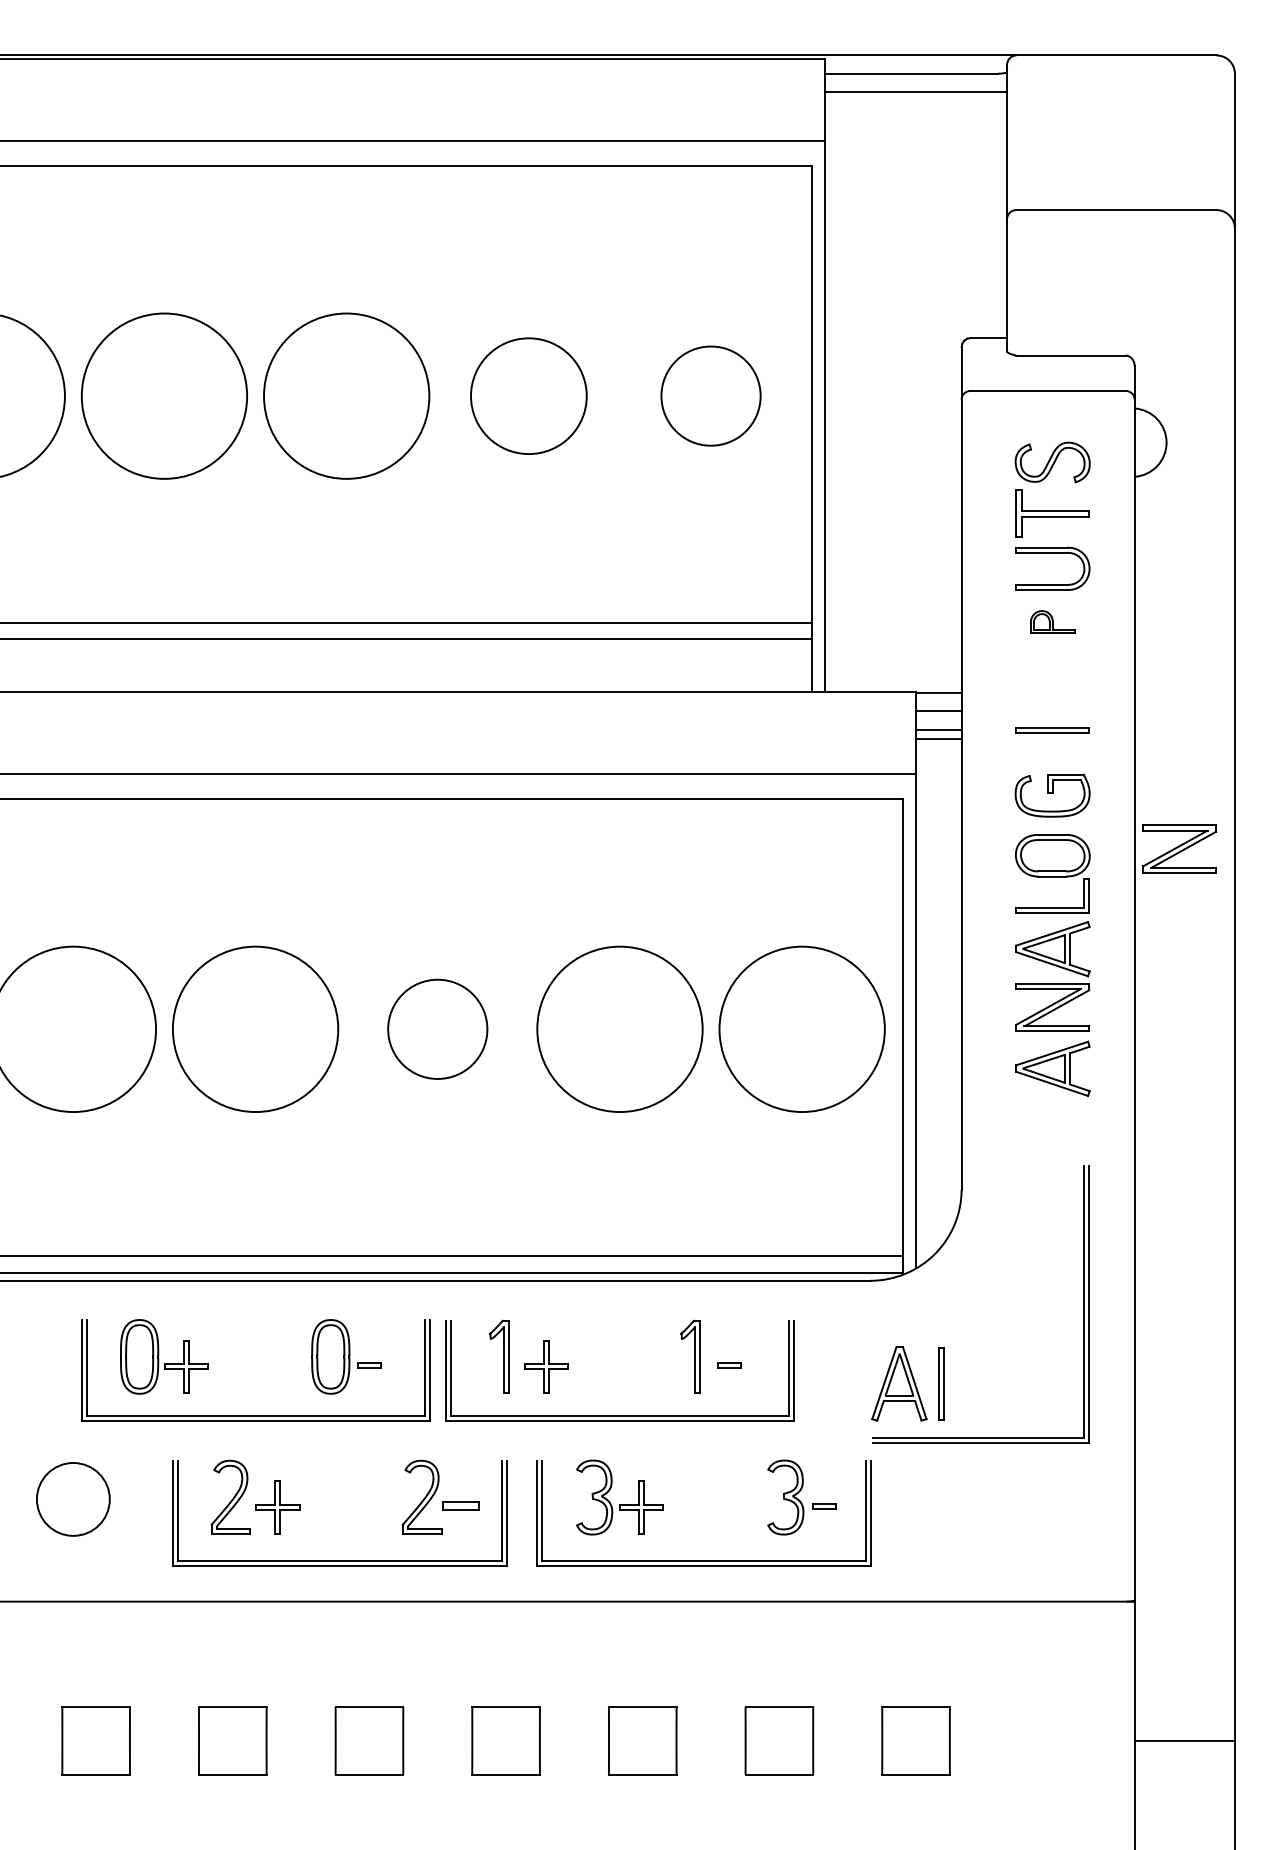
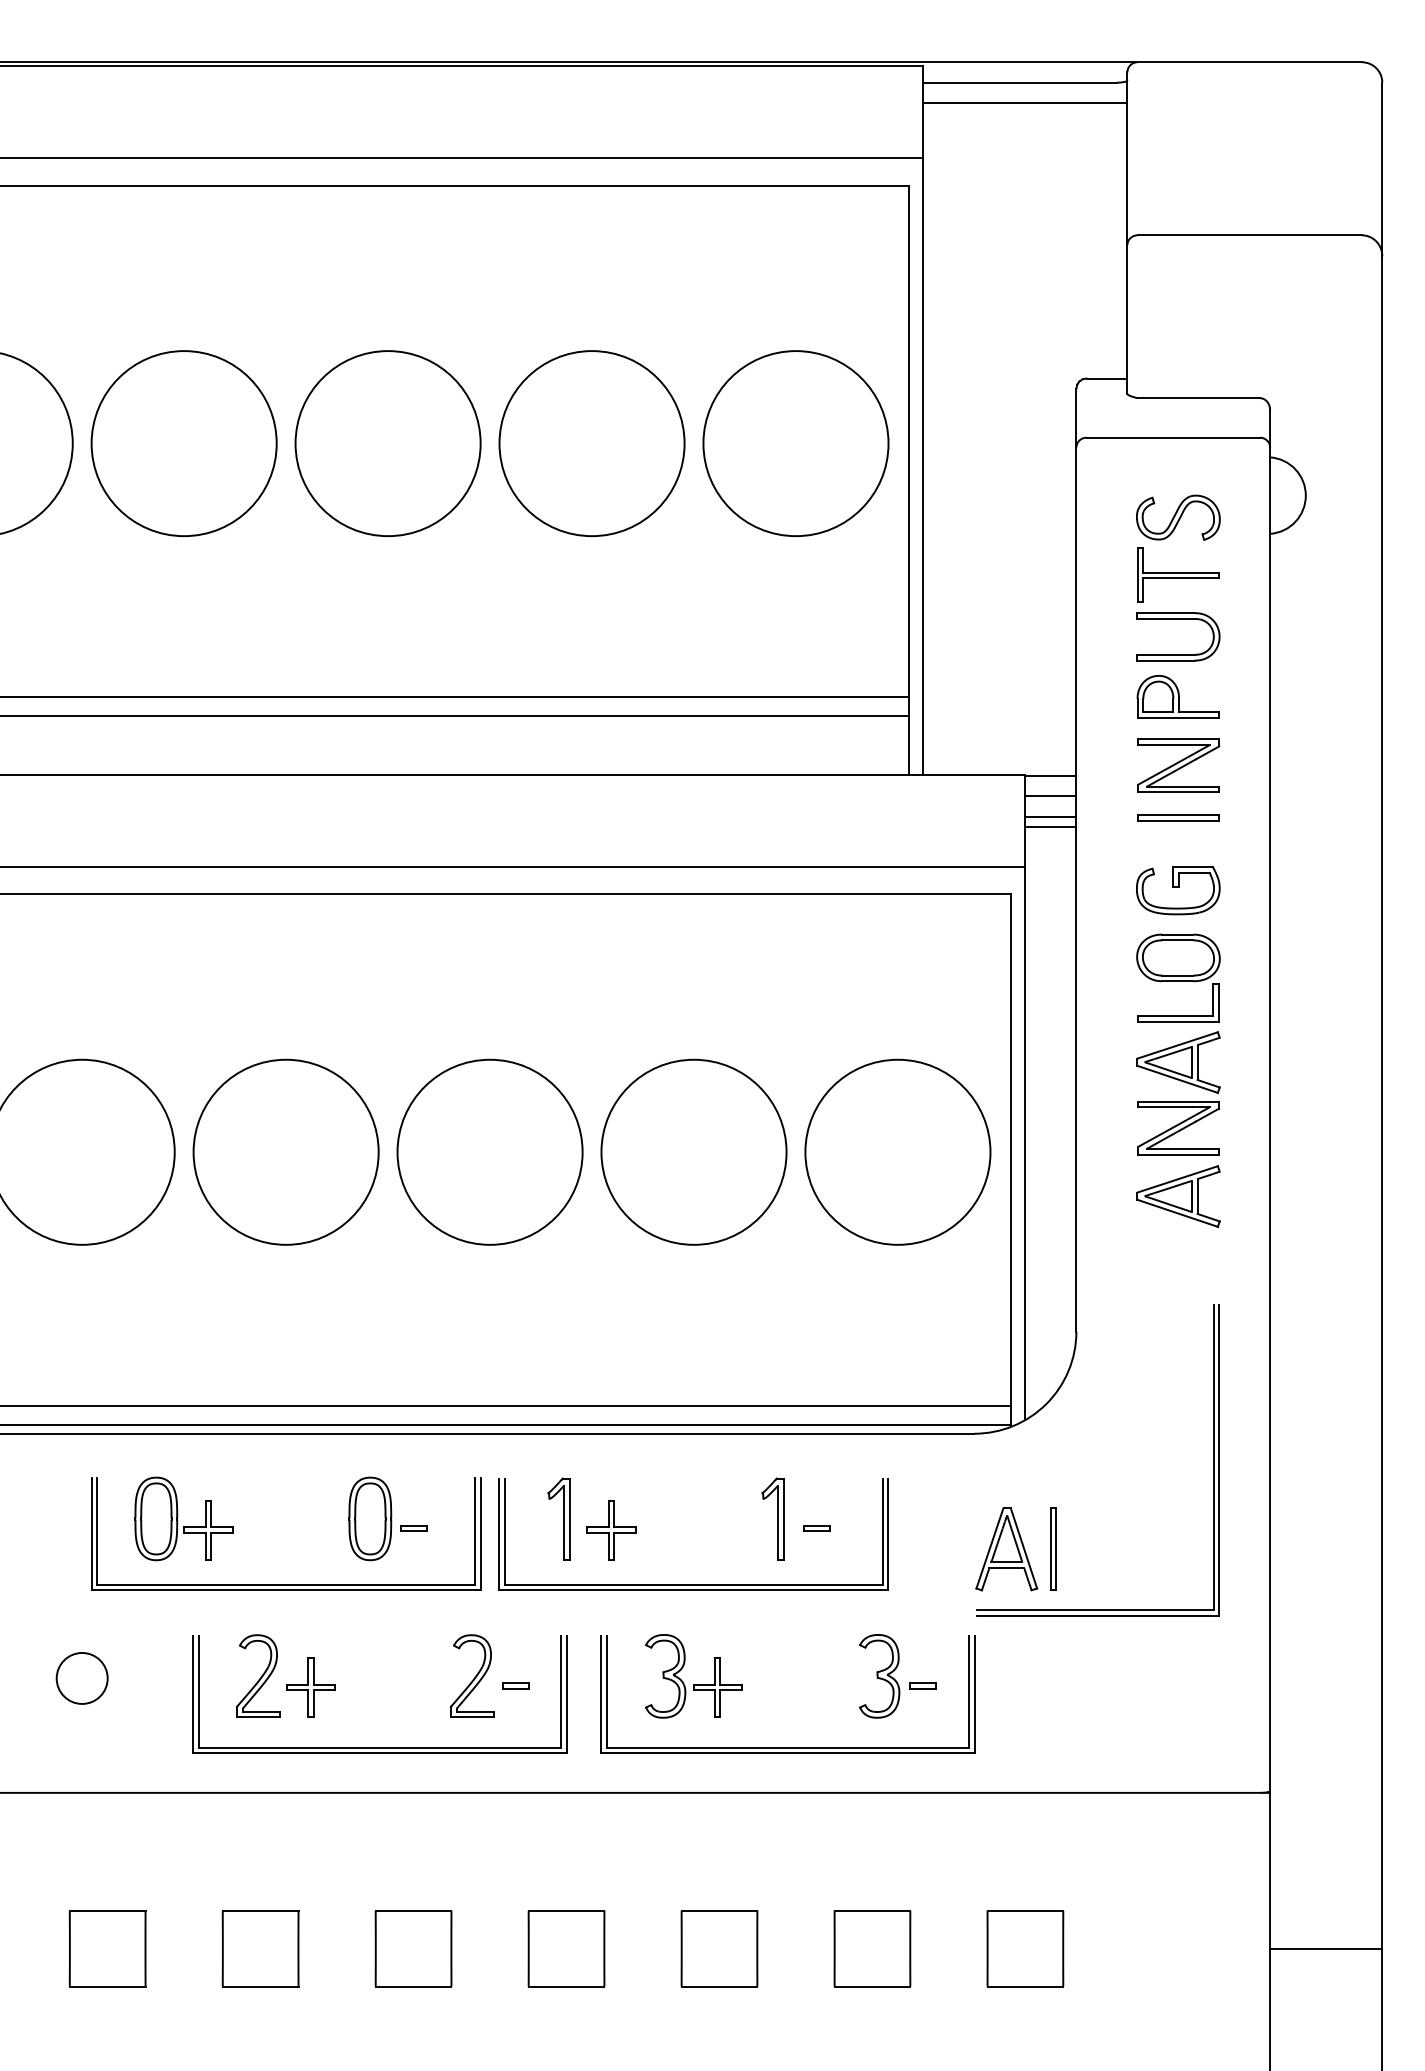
circle: (528, 395) -> (591, 442), size x1.43
circle: (710, 395) -> (795, 442), size x1.67
part: (1052, 621) -> (1178, 695), size x1.67
part: (1179, 848) -> (1178, 765), moved
circle: (437, 1029) -> (489, 1152), size x1.67
circle: (73, 1499) -> (82, 1678), size x0.62
part: (461, 1506) -> (516, 1686), size x0.62

